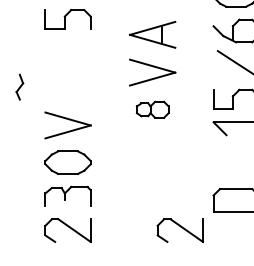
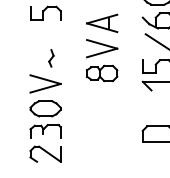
part: (20, 87) -> (51, 58), moved
part: (153, 109) -> (102, 73), size x1.43
part: (180, 229) -> (120, 153), removed

